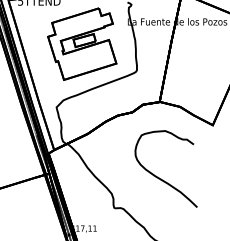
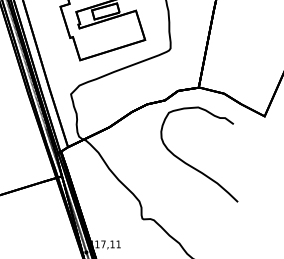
curve: (161, 178) -> (193, 166), moved

